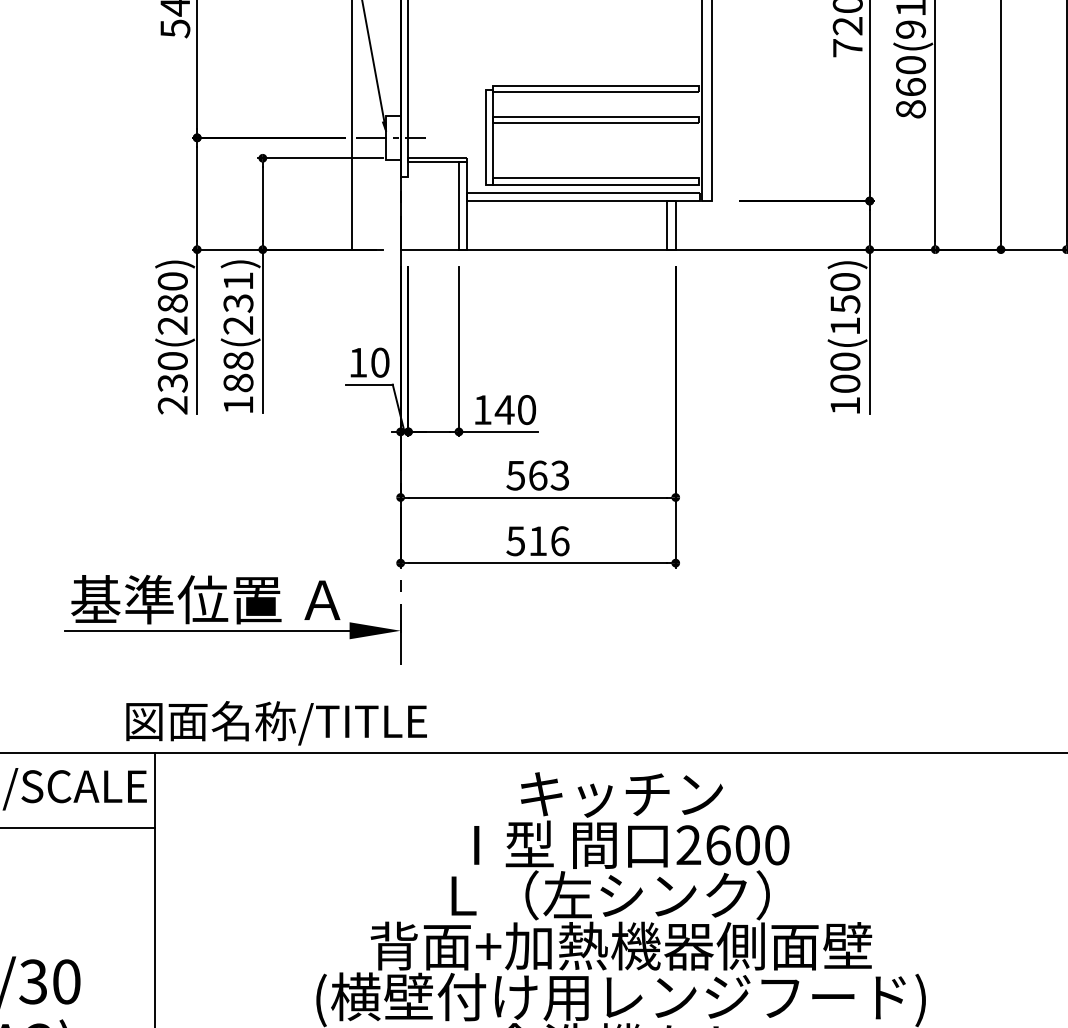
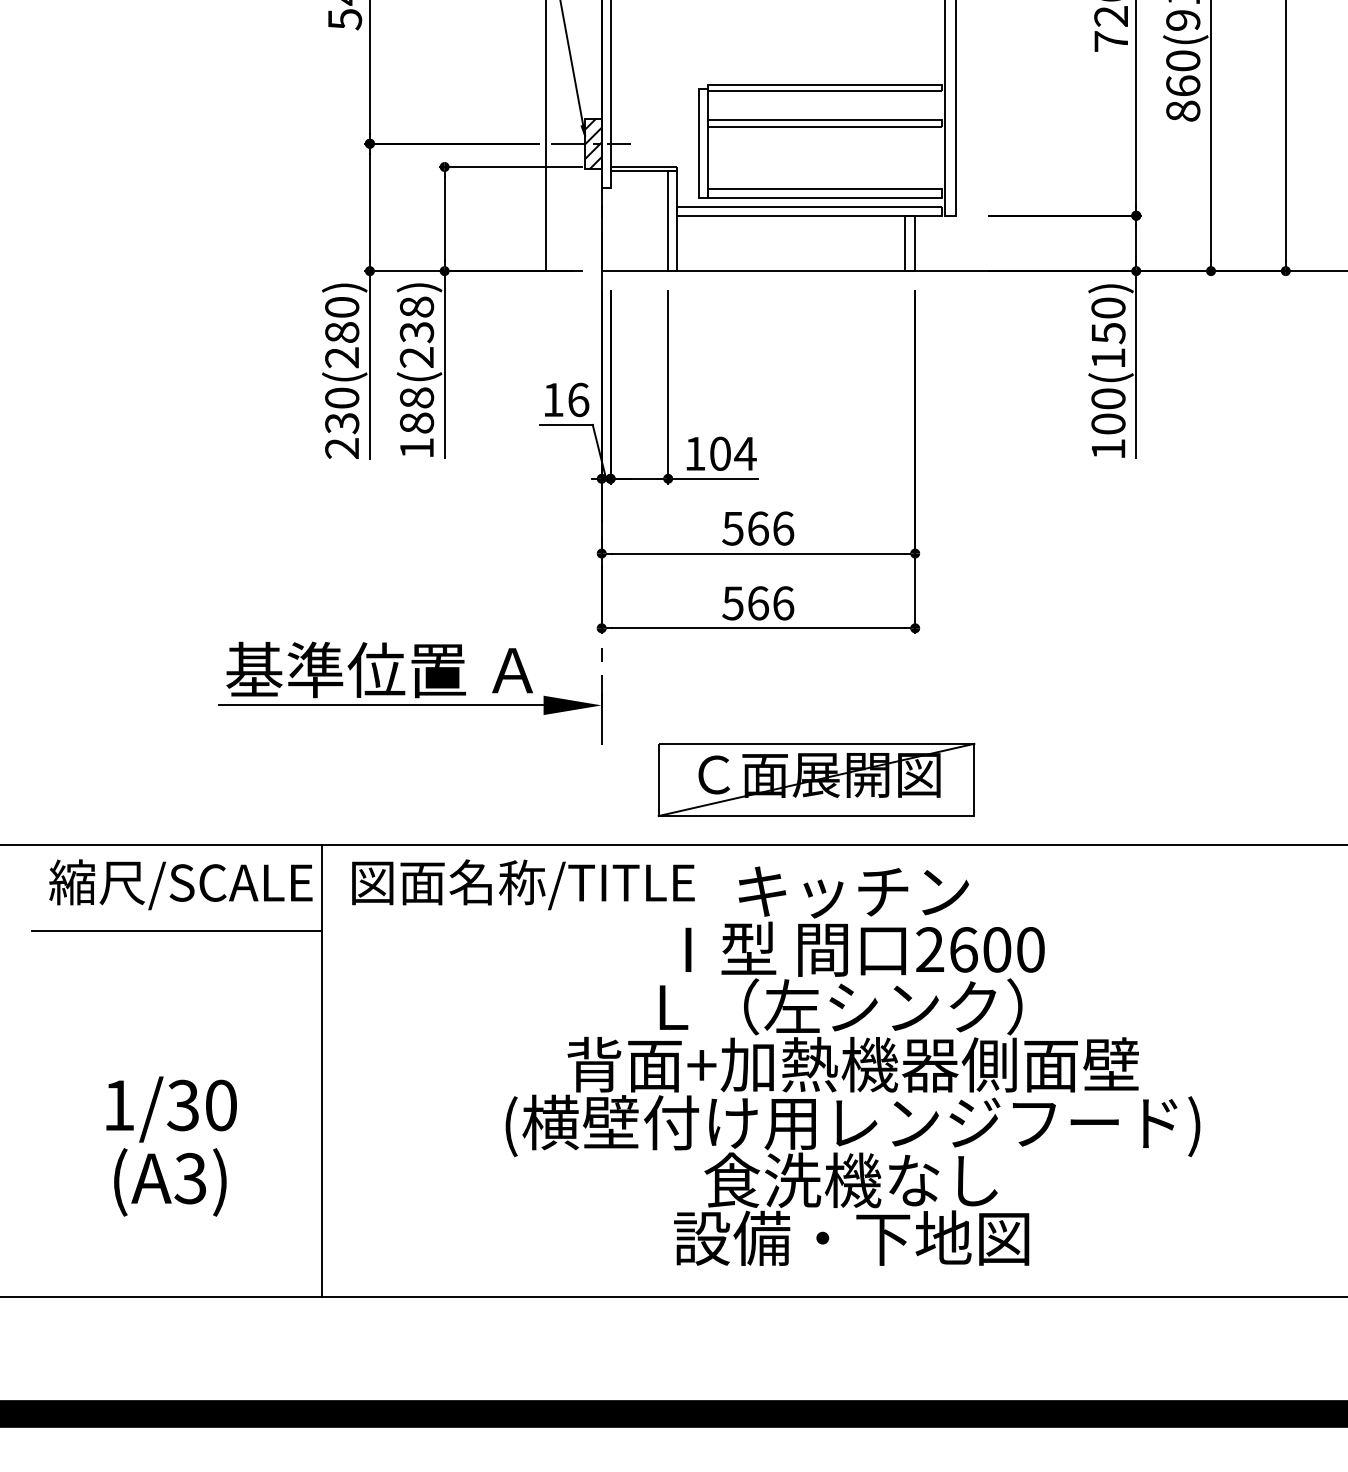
hatch: (393, 137) -> (593, 143), added
text: (238, 280) -> (417, 306), 188(231) -> 188(238)
text: (380, 362) -> (578, 399), 10 -> 16
text: (515, 409) -> (732, 453), 140 -> 104
text: (560, 475) -> (783, 528), 563 -> 566
text: (538, 541) -> (758, 603), 516 -> 566
part: (589, 695) -> (816, 779), added
text: (276, 723) -> (523, 884), moved

